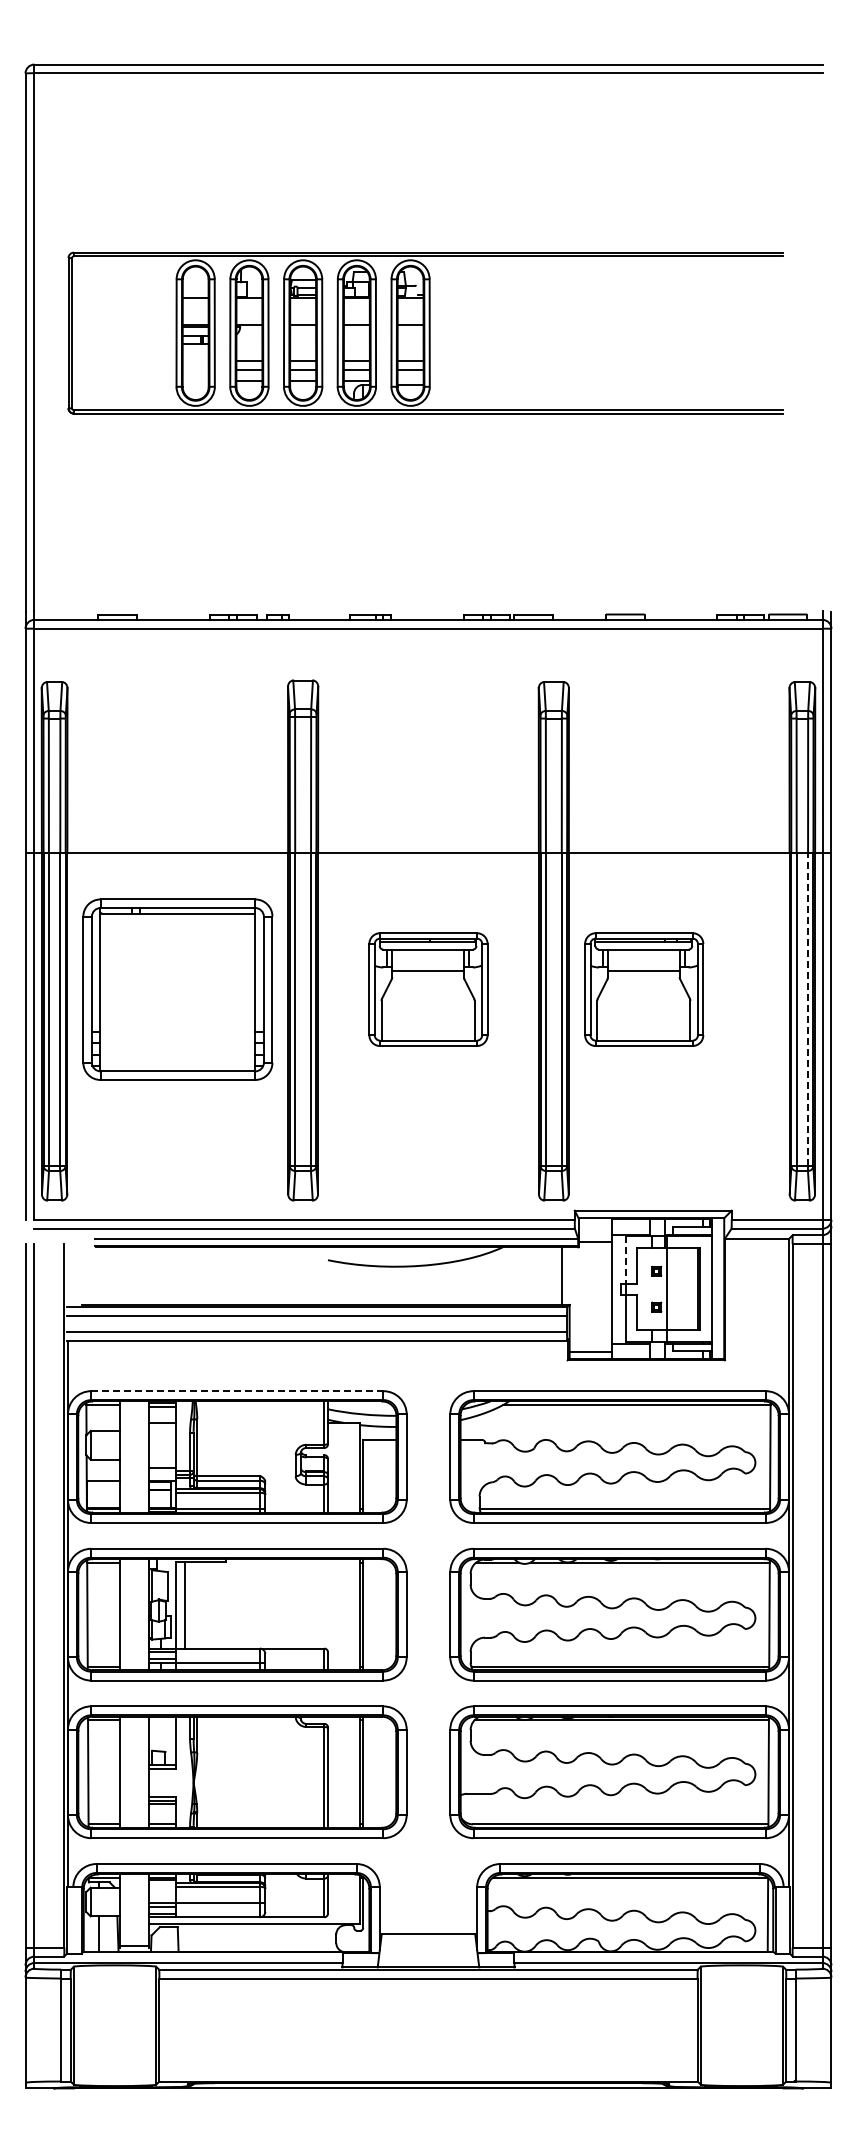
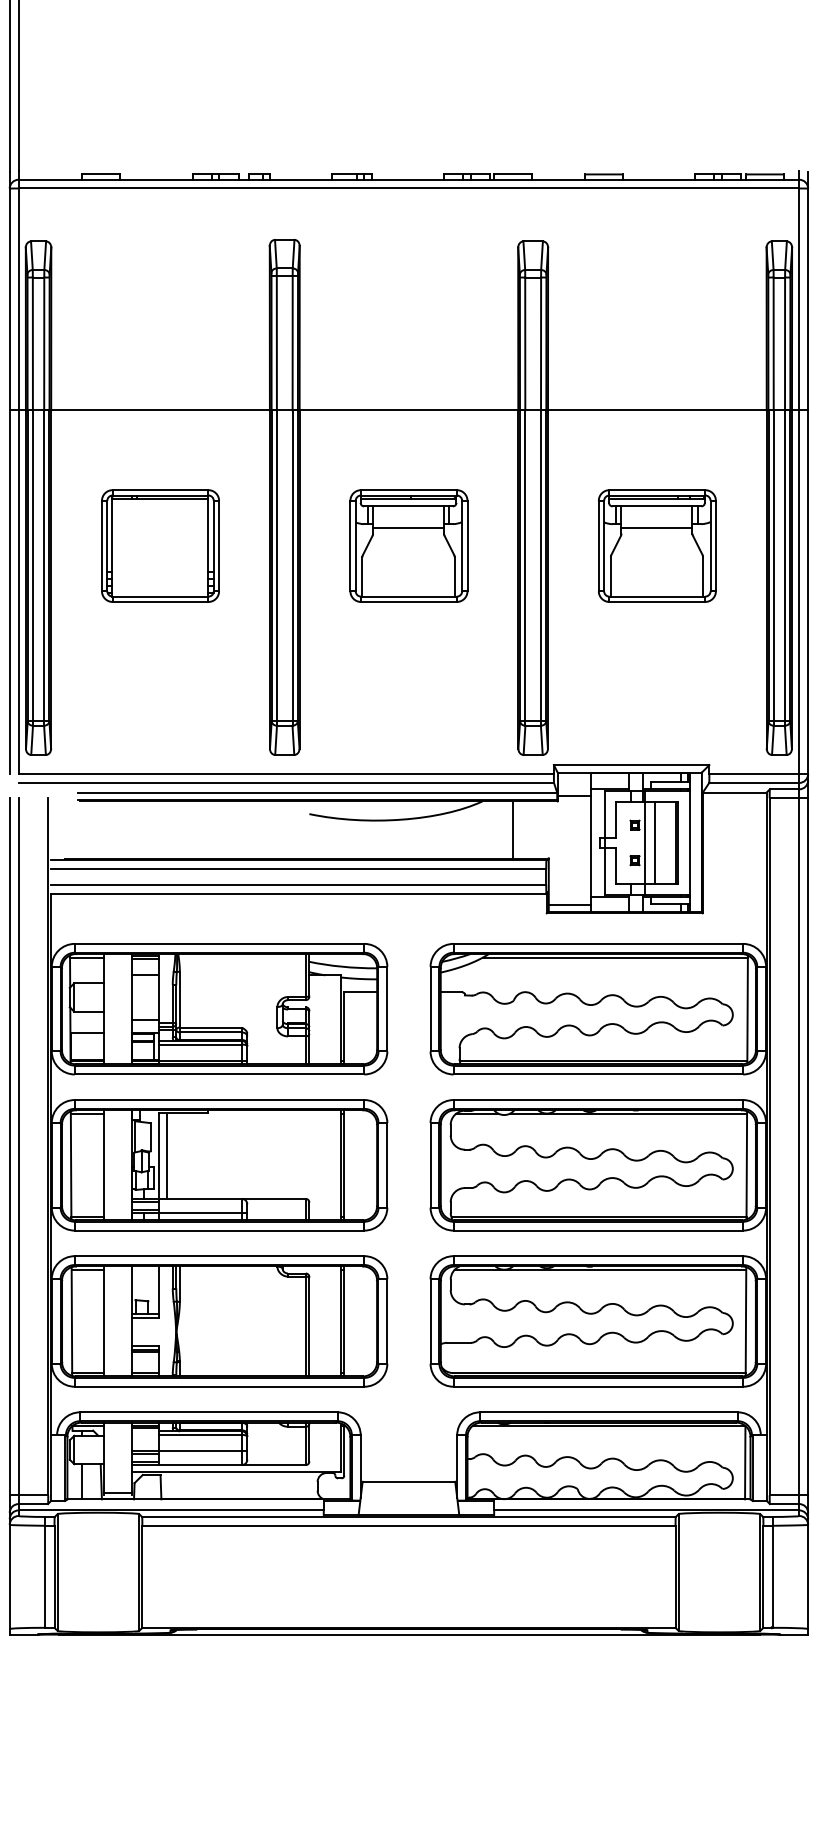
part: (177, 989) -> (160, 545), size x0.62
part: (644, 989) -> (657, 545), moved
line: (807, 1009) -> (784, 565), dashed -> solid
line: (626, 1260) -> (605, 814), dashed -> solid
line: (561, 1276) -> (512, 830), moved
line: (677, 1289) -> (655, 843), added
line: (237, 1391) -> (219, 944), dashed -> solid

